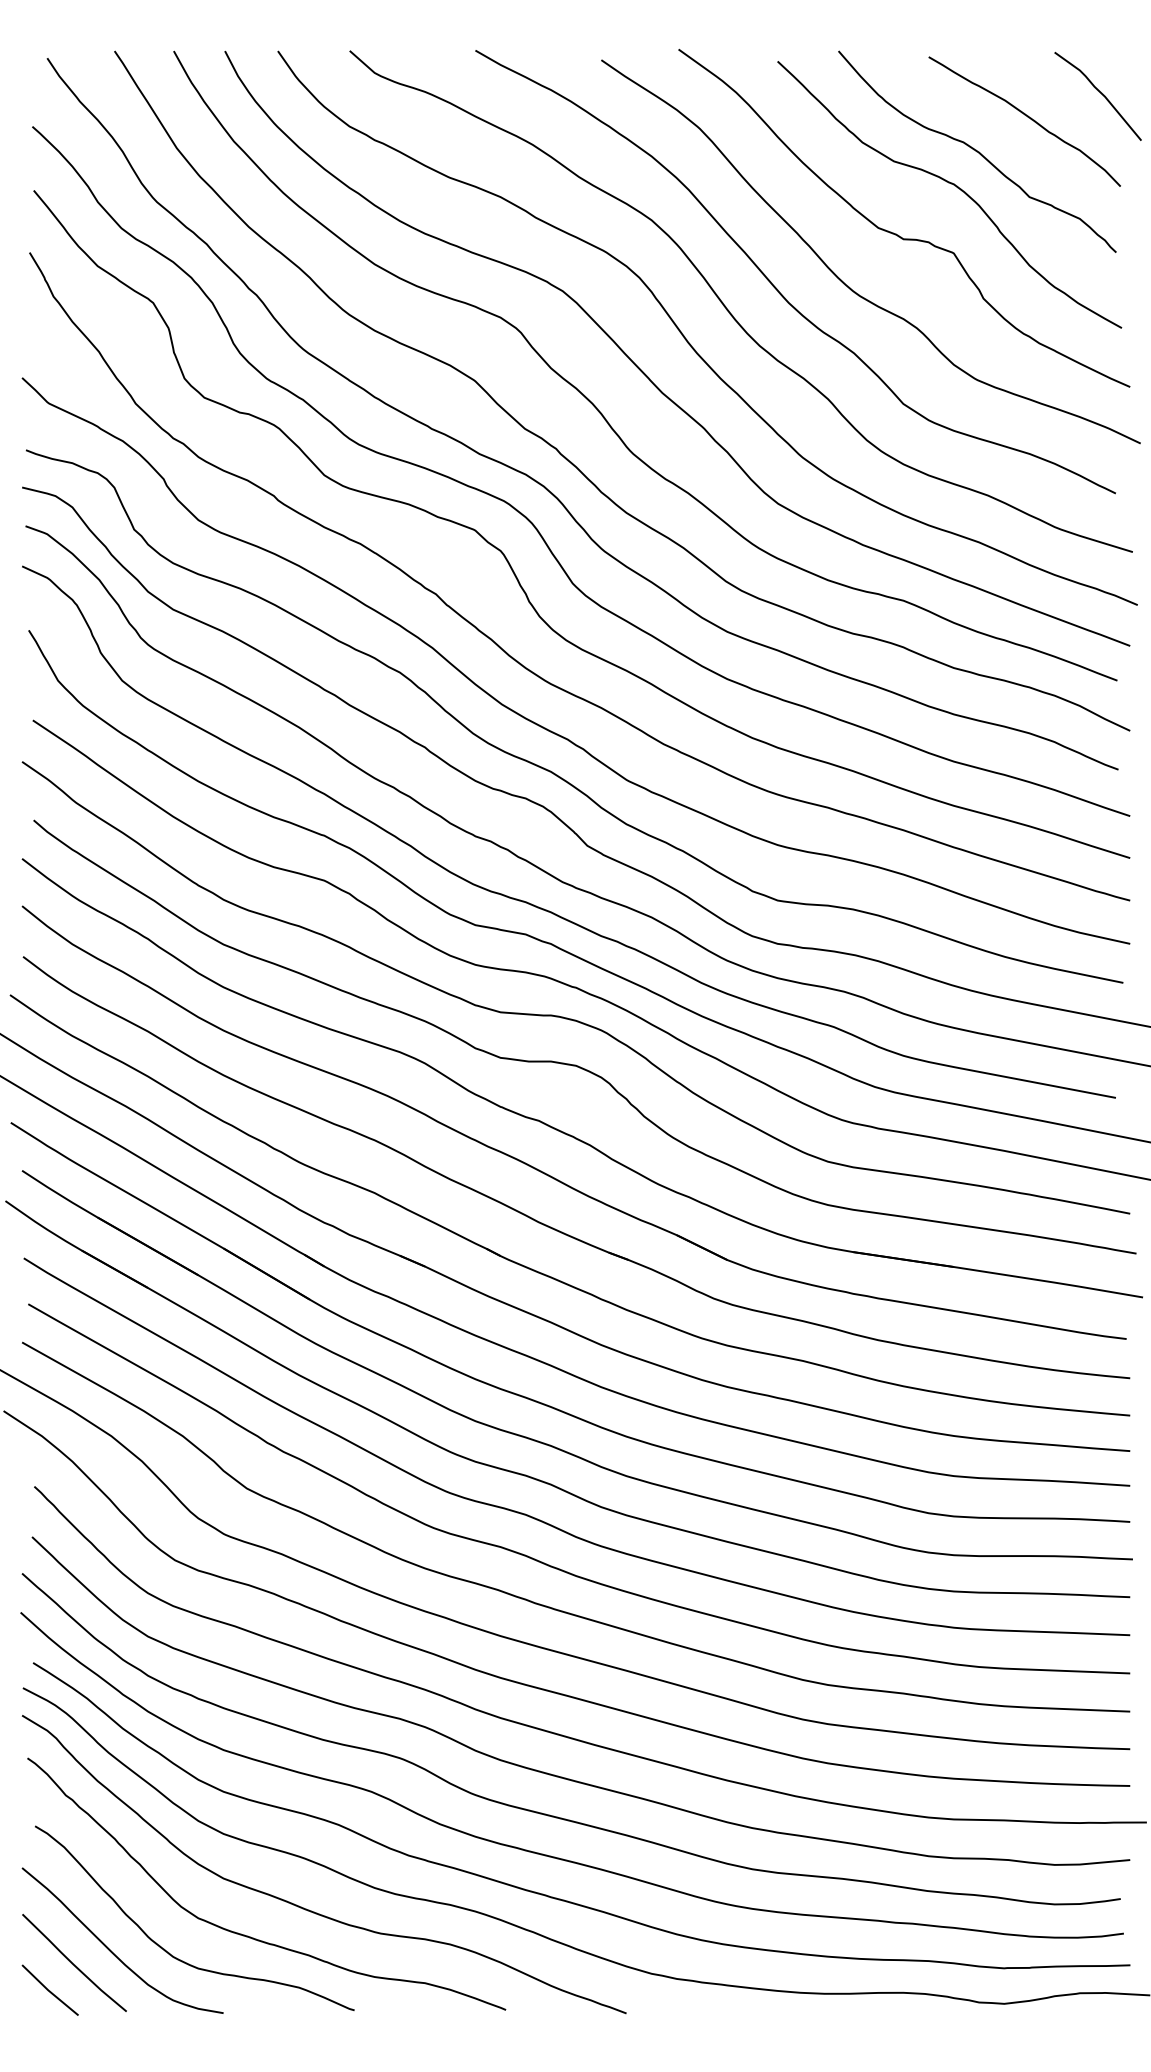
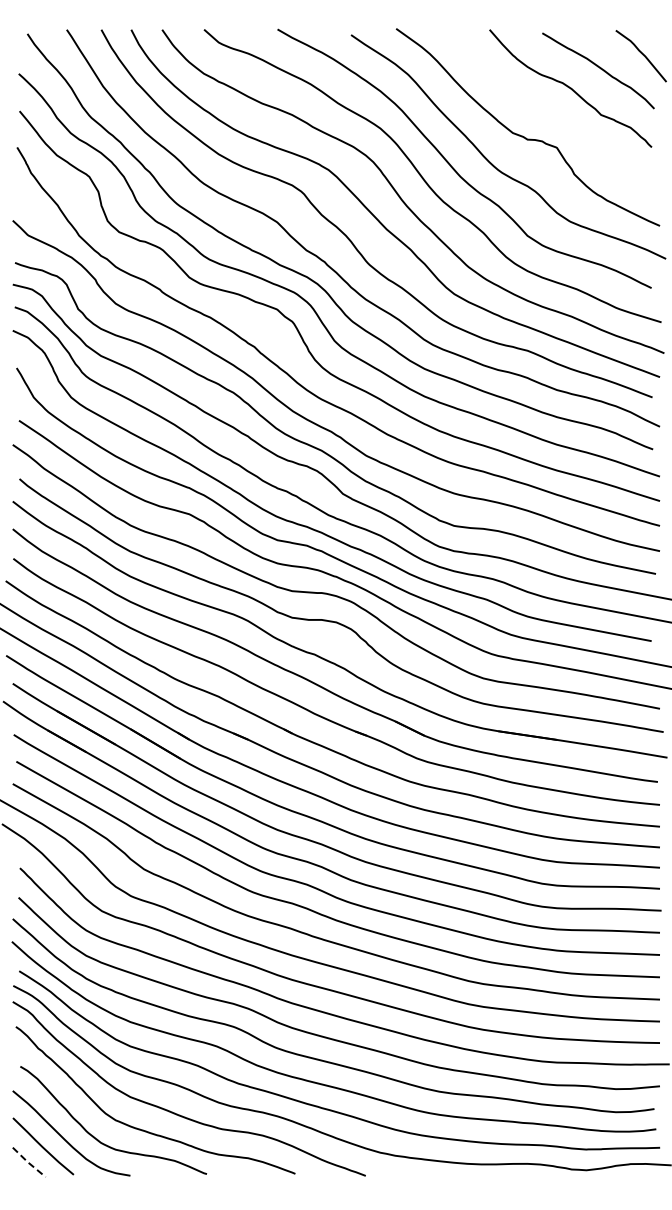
curve: (954, 187) -> (557, 109), removed
line: (49, 1990) -> (28, 1162), solid -> dashed

